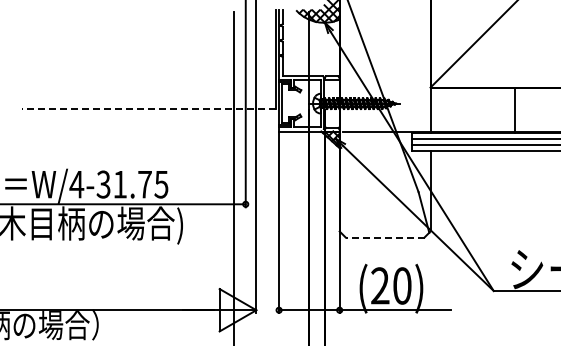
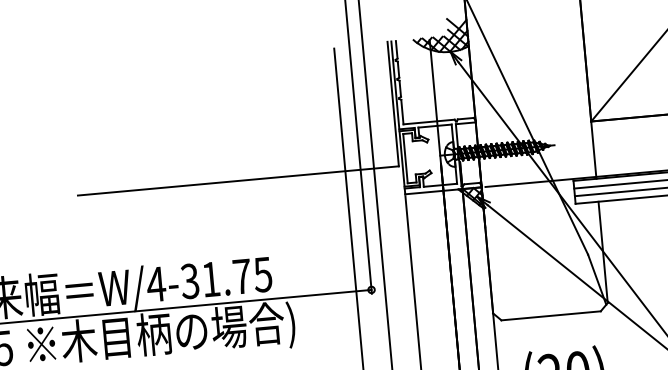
line: (148, 109) -> (238, 181), dashed -> solid
line: (384, 237) -> (550, 315), dashed -> solid

